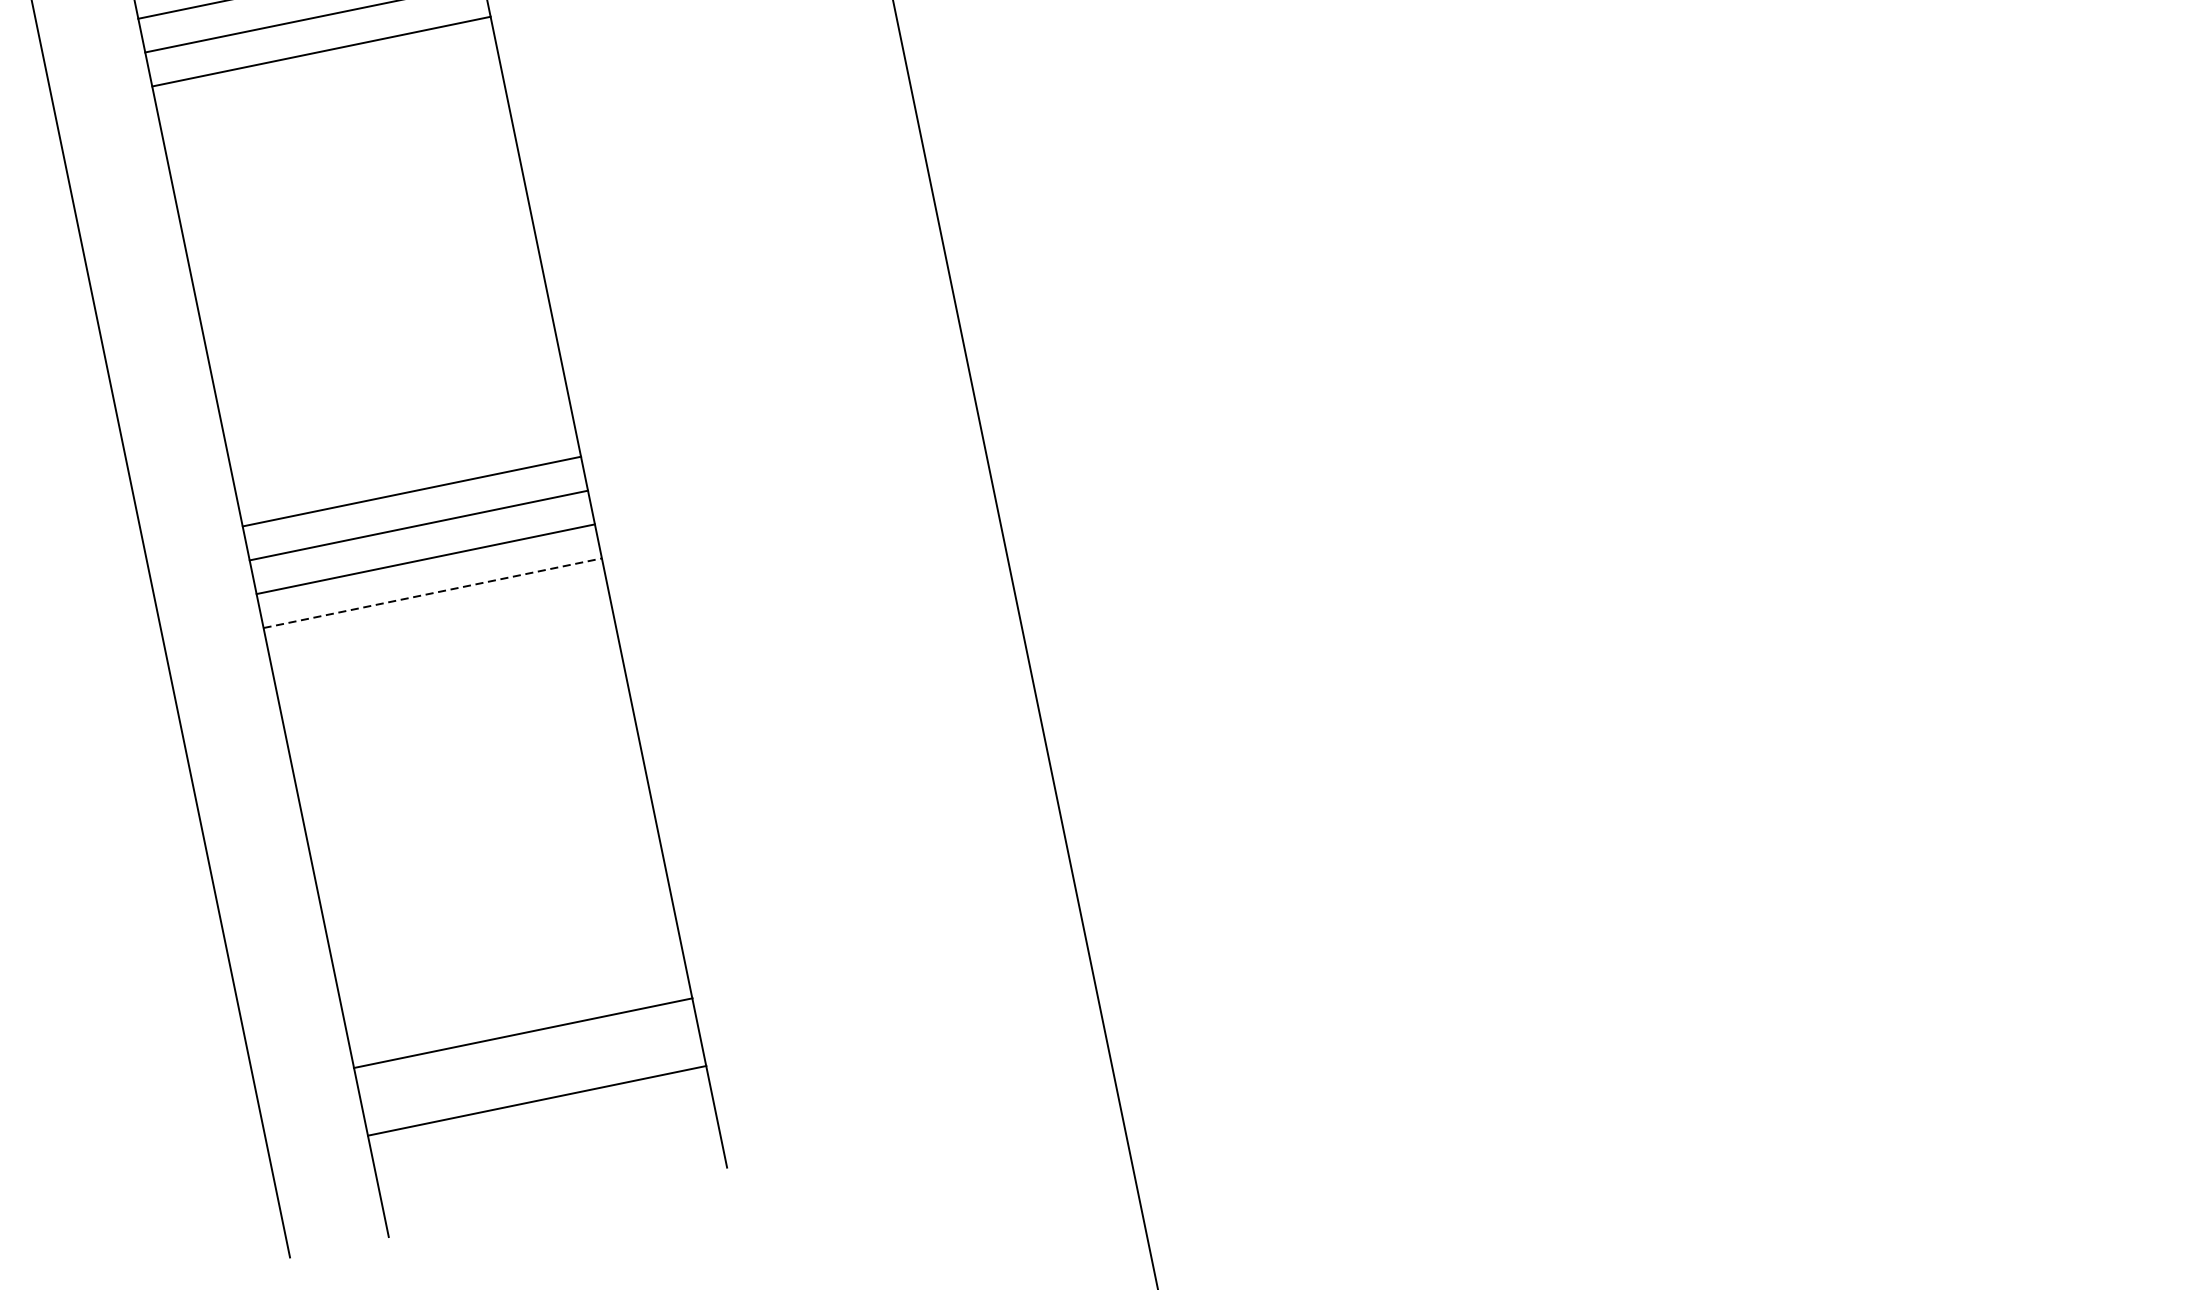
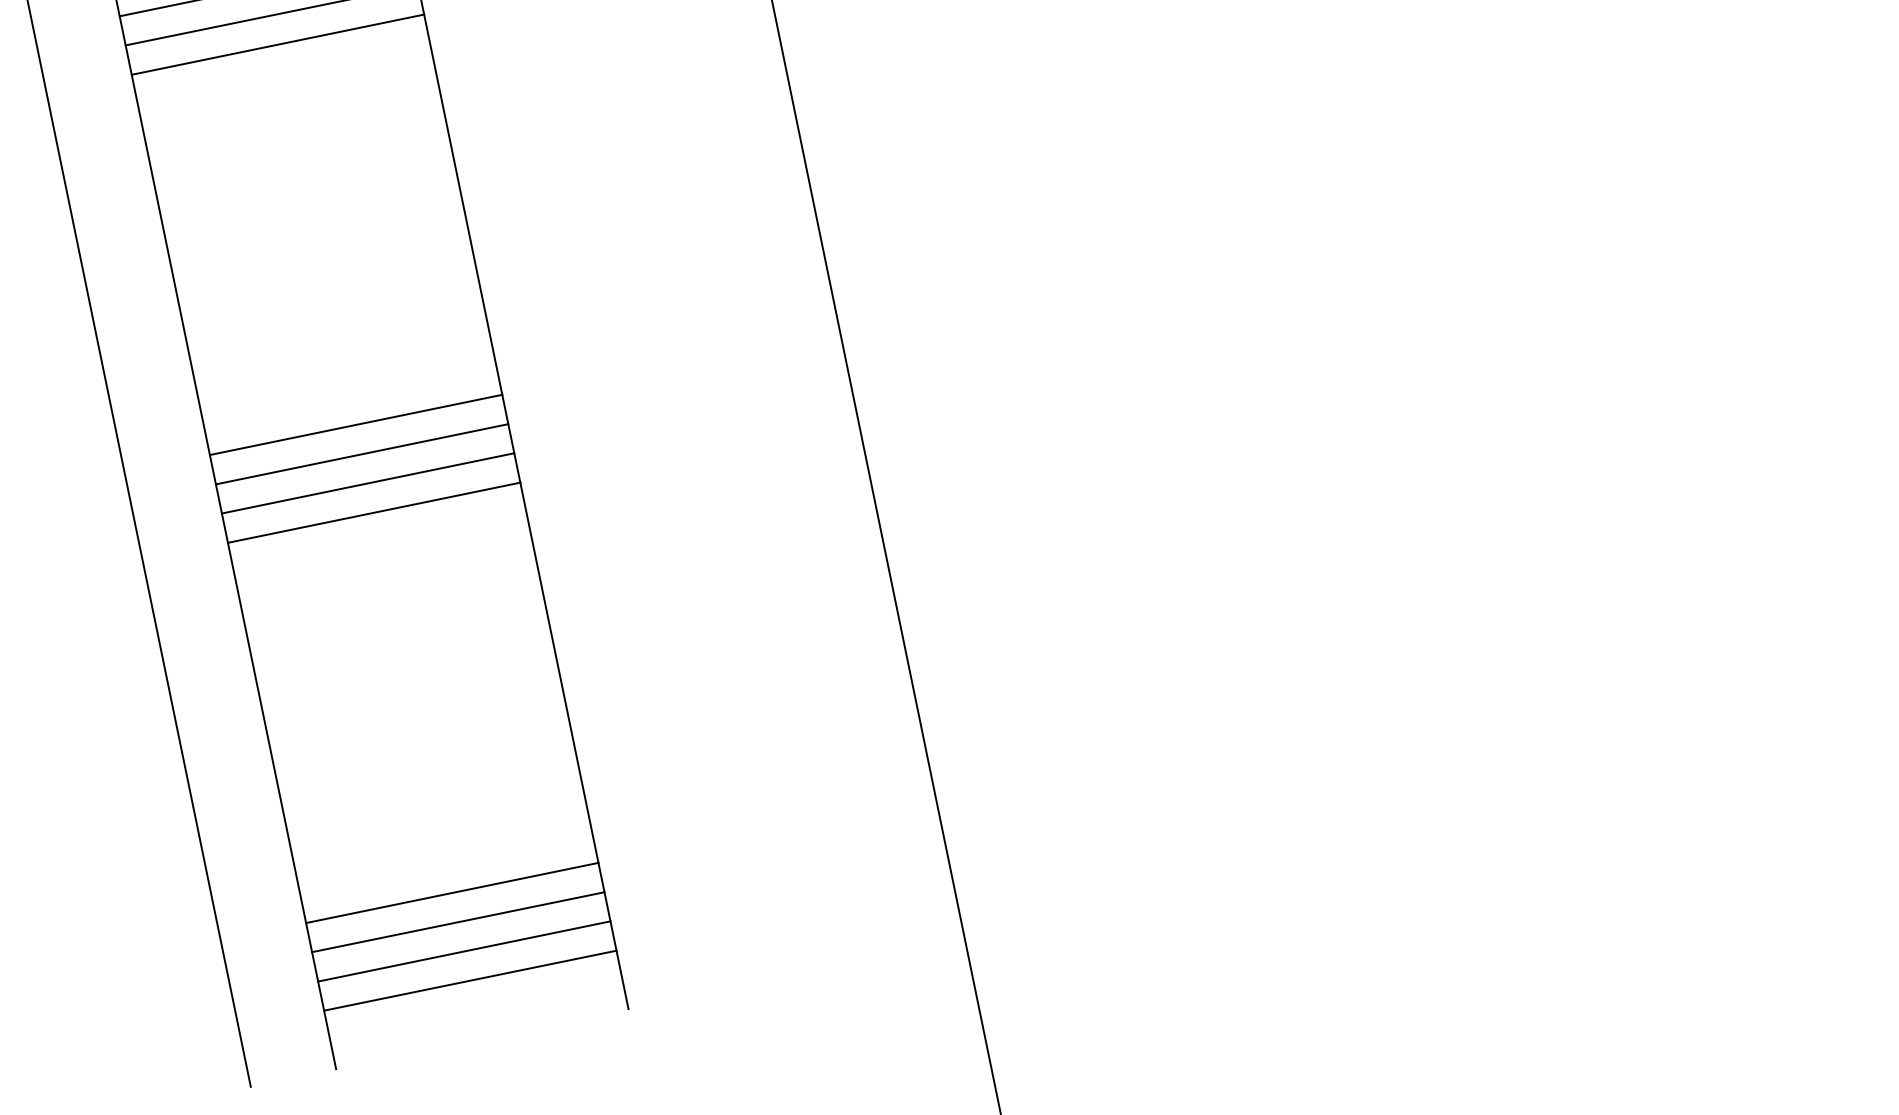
line: (433, 592) -> (374, 512), dashed -> solid
line: (530, 1067) -> (458, 922), added
line: (544, 1134) -> (470, 980), added

